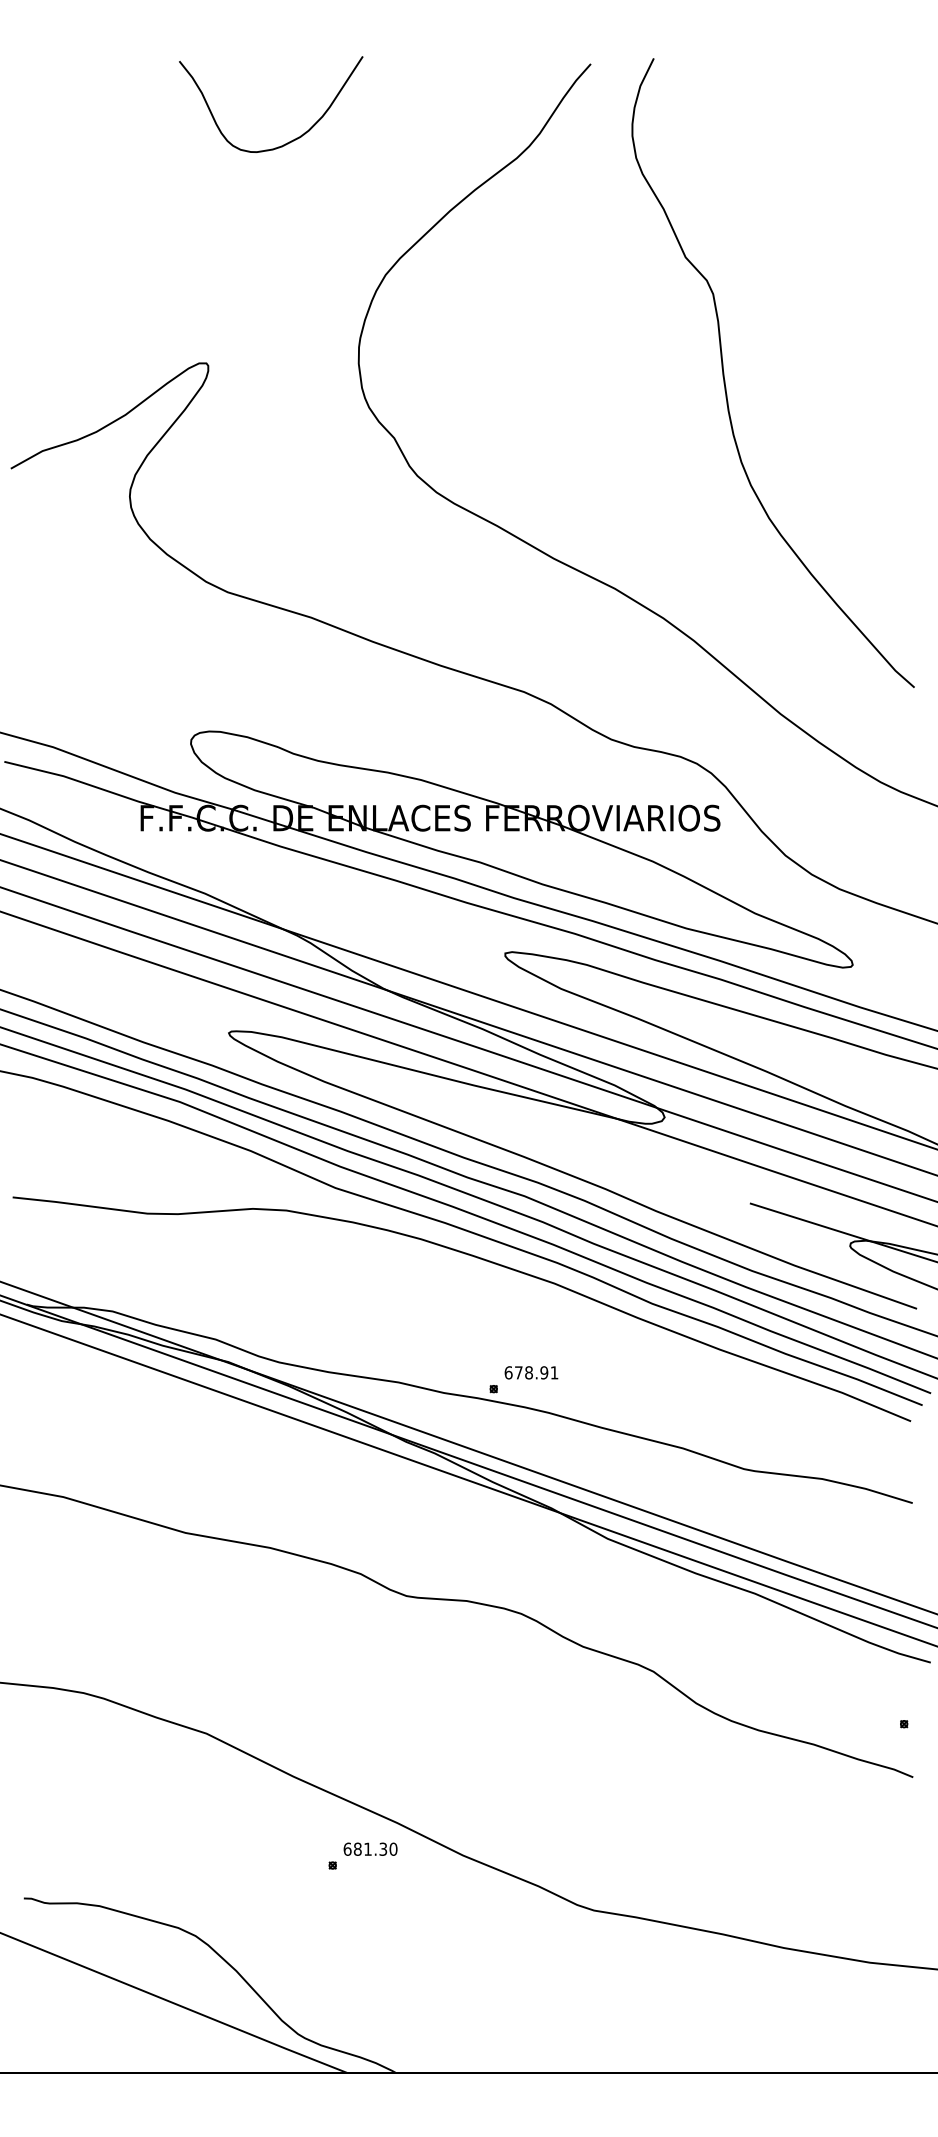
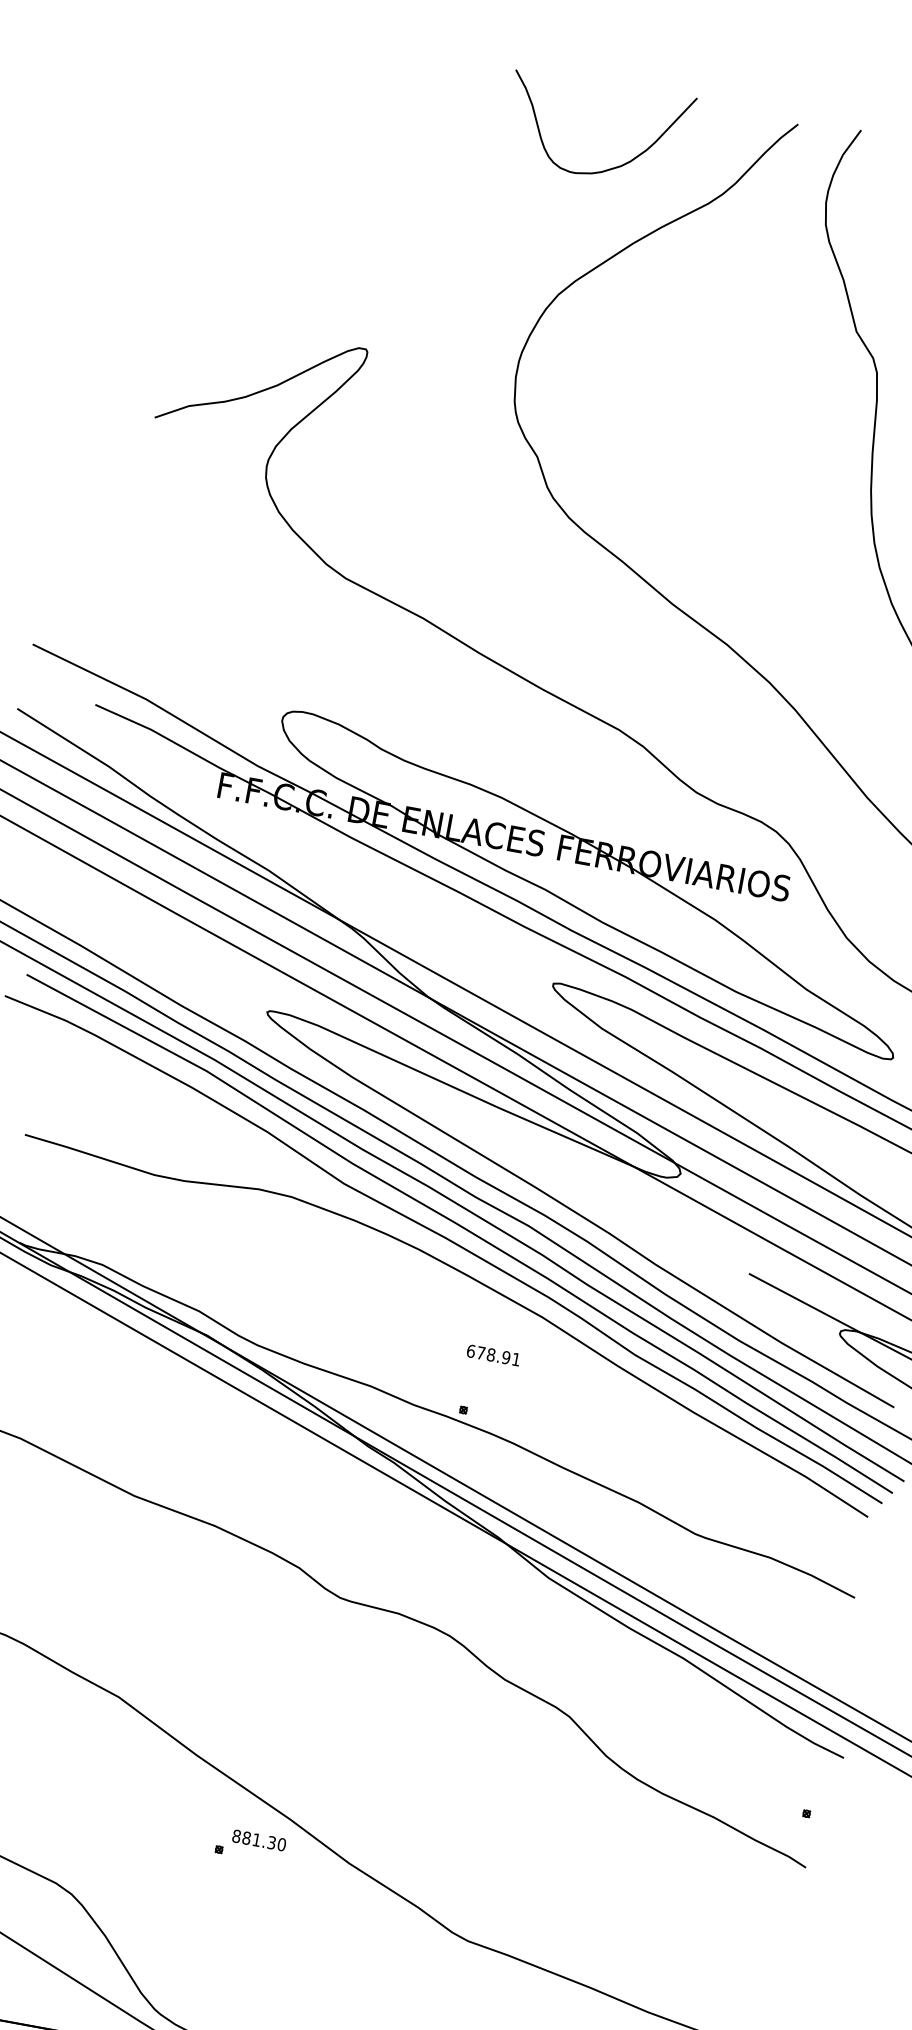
curve: (289, 141) -> (609, 168), moved
text: (531, 1372) -> (493, 1355), moved
text: (347, 1848) -> (236, 1835), 681.30 -> 881.30

